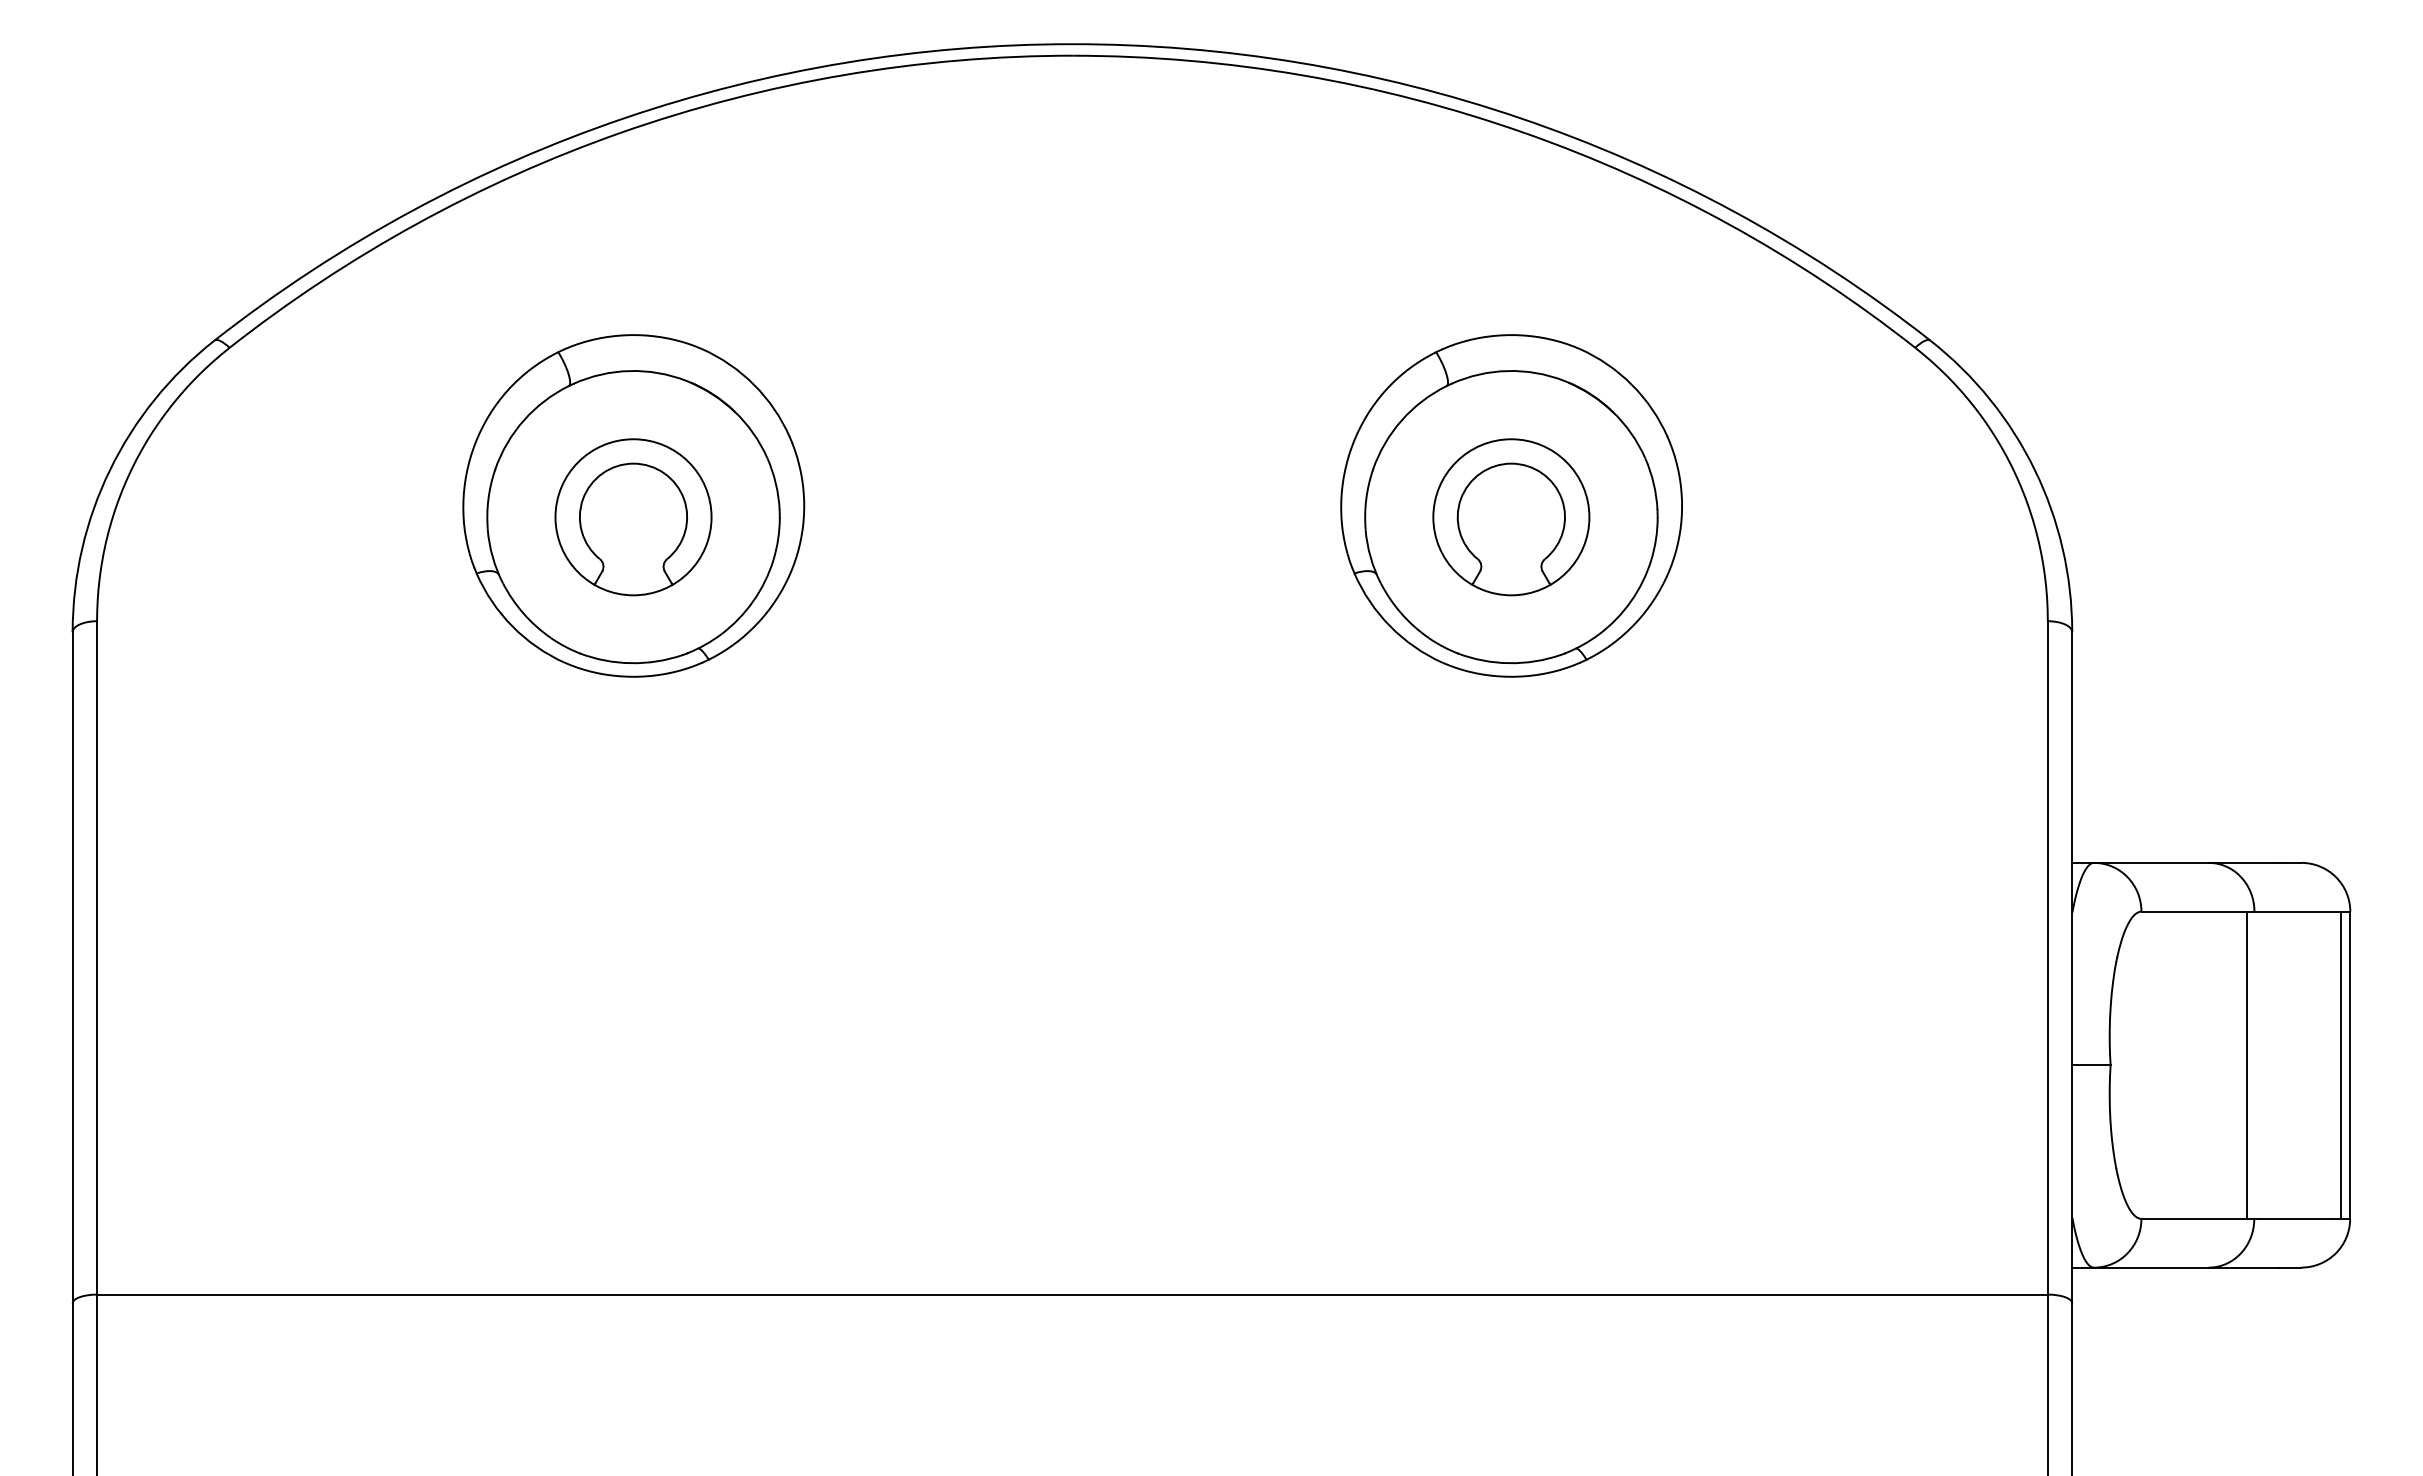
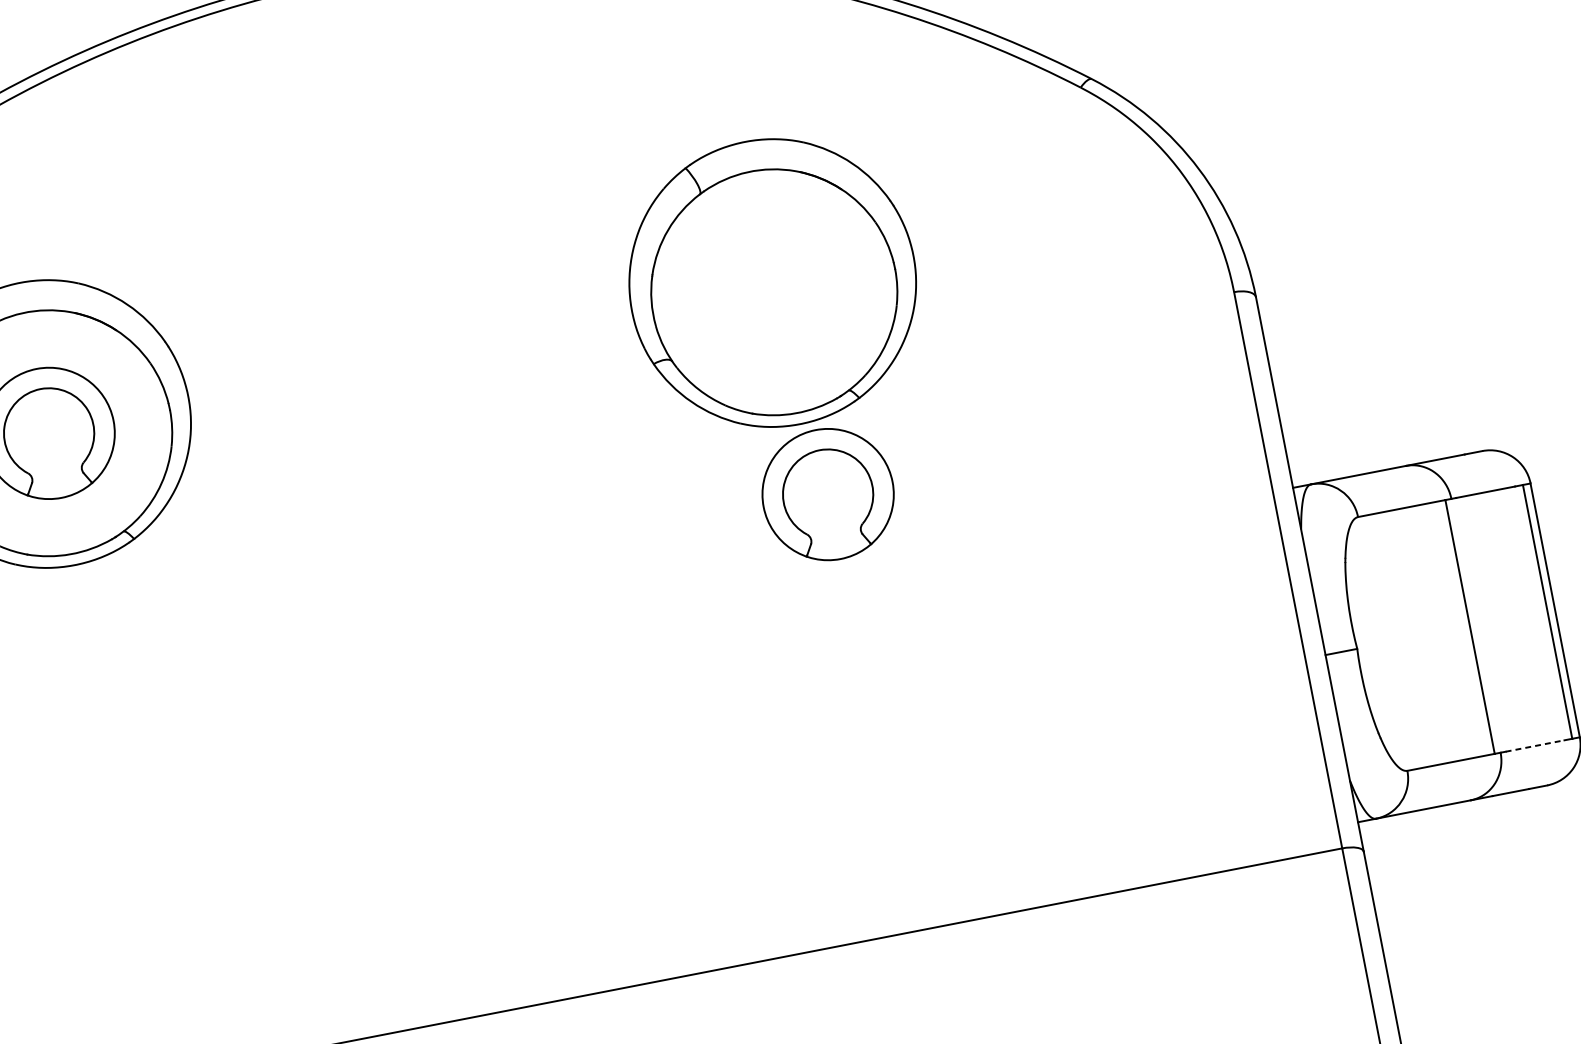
part: (1511, 517) -> (828, 494), moved
line: (2296, 1218) -> (1535, 745), solid -> dashed

